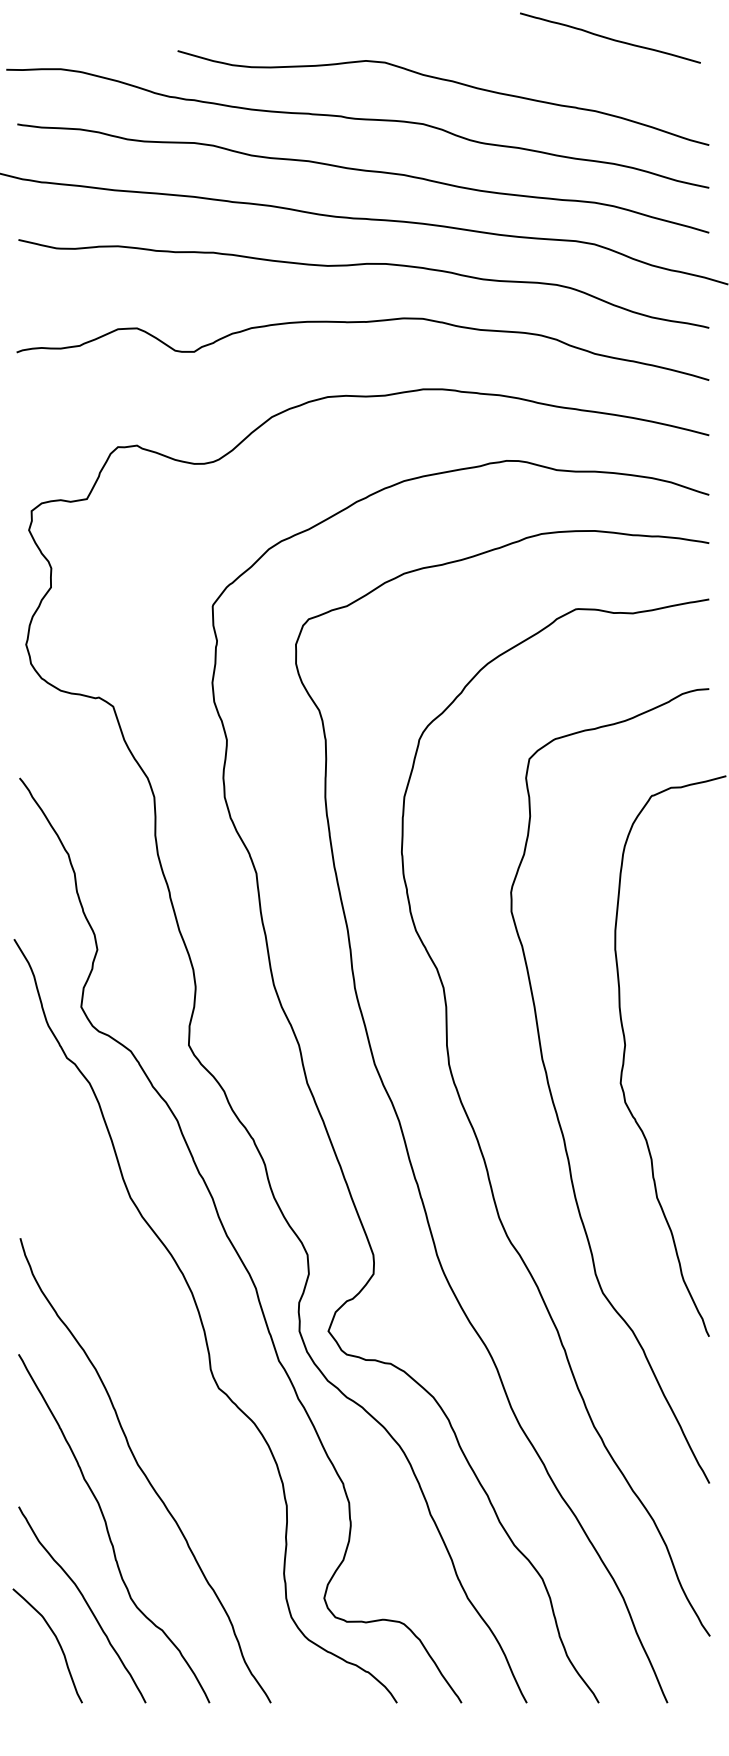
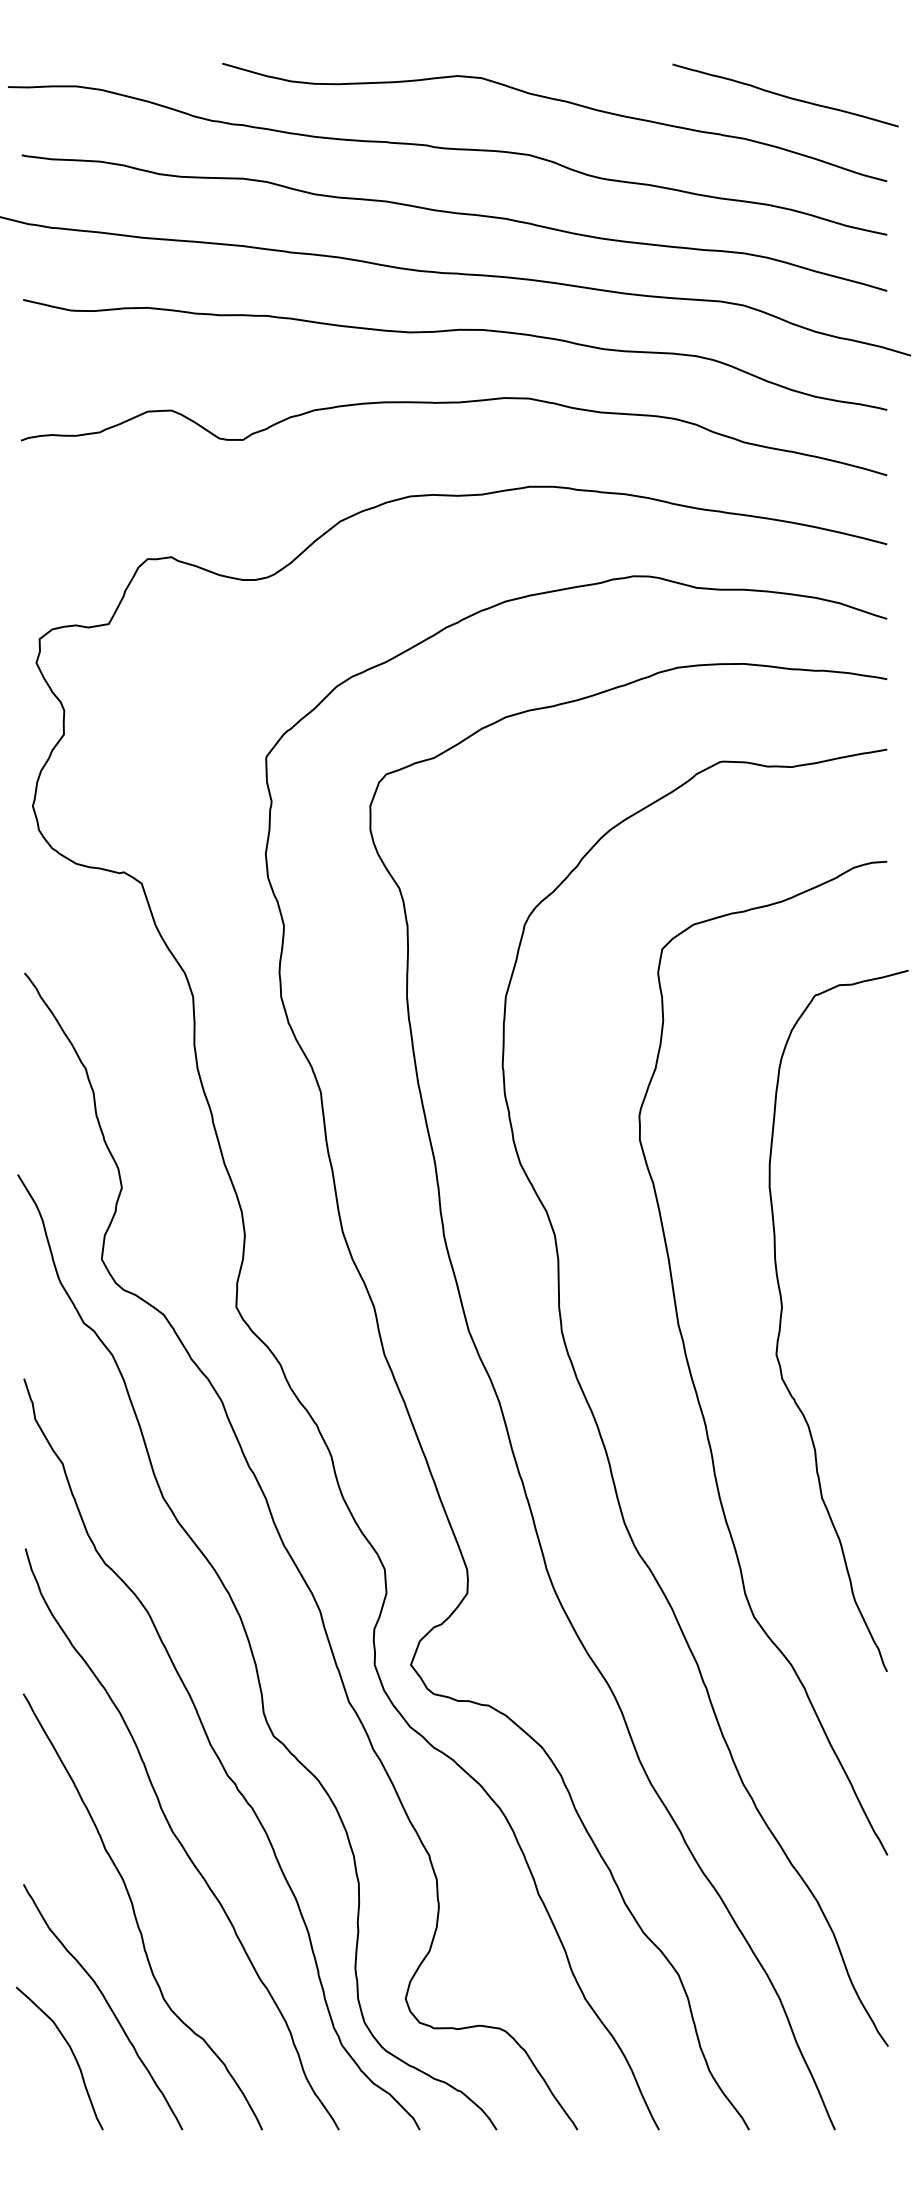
curve: (610, 38) -> (785, 95), moved
curve: (174, 1404) -> (218, 1756), added

